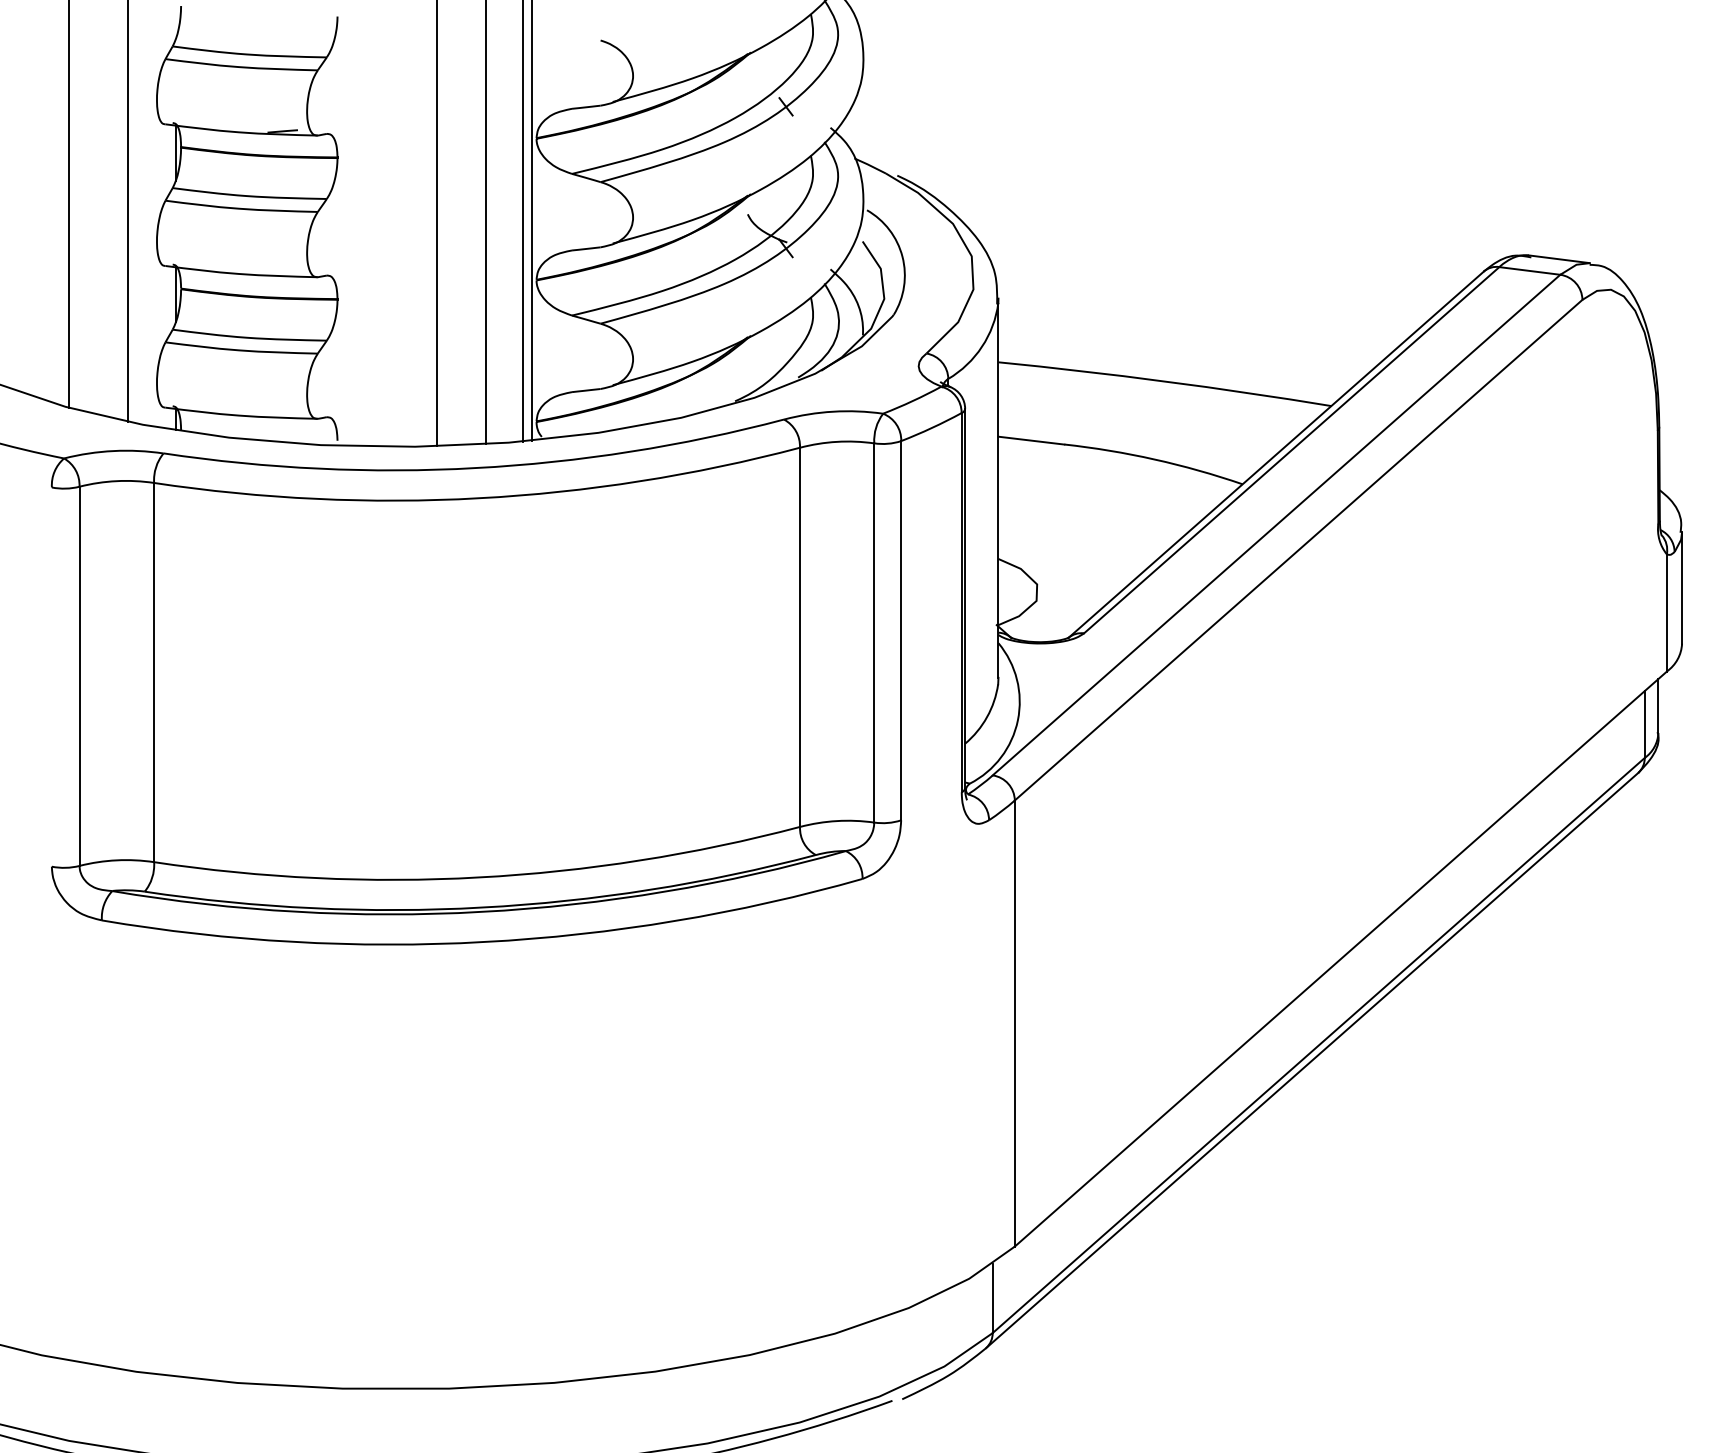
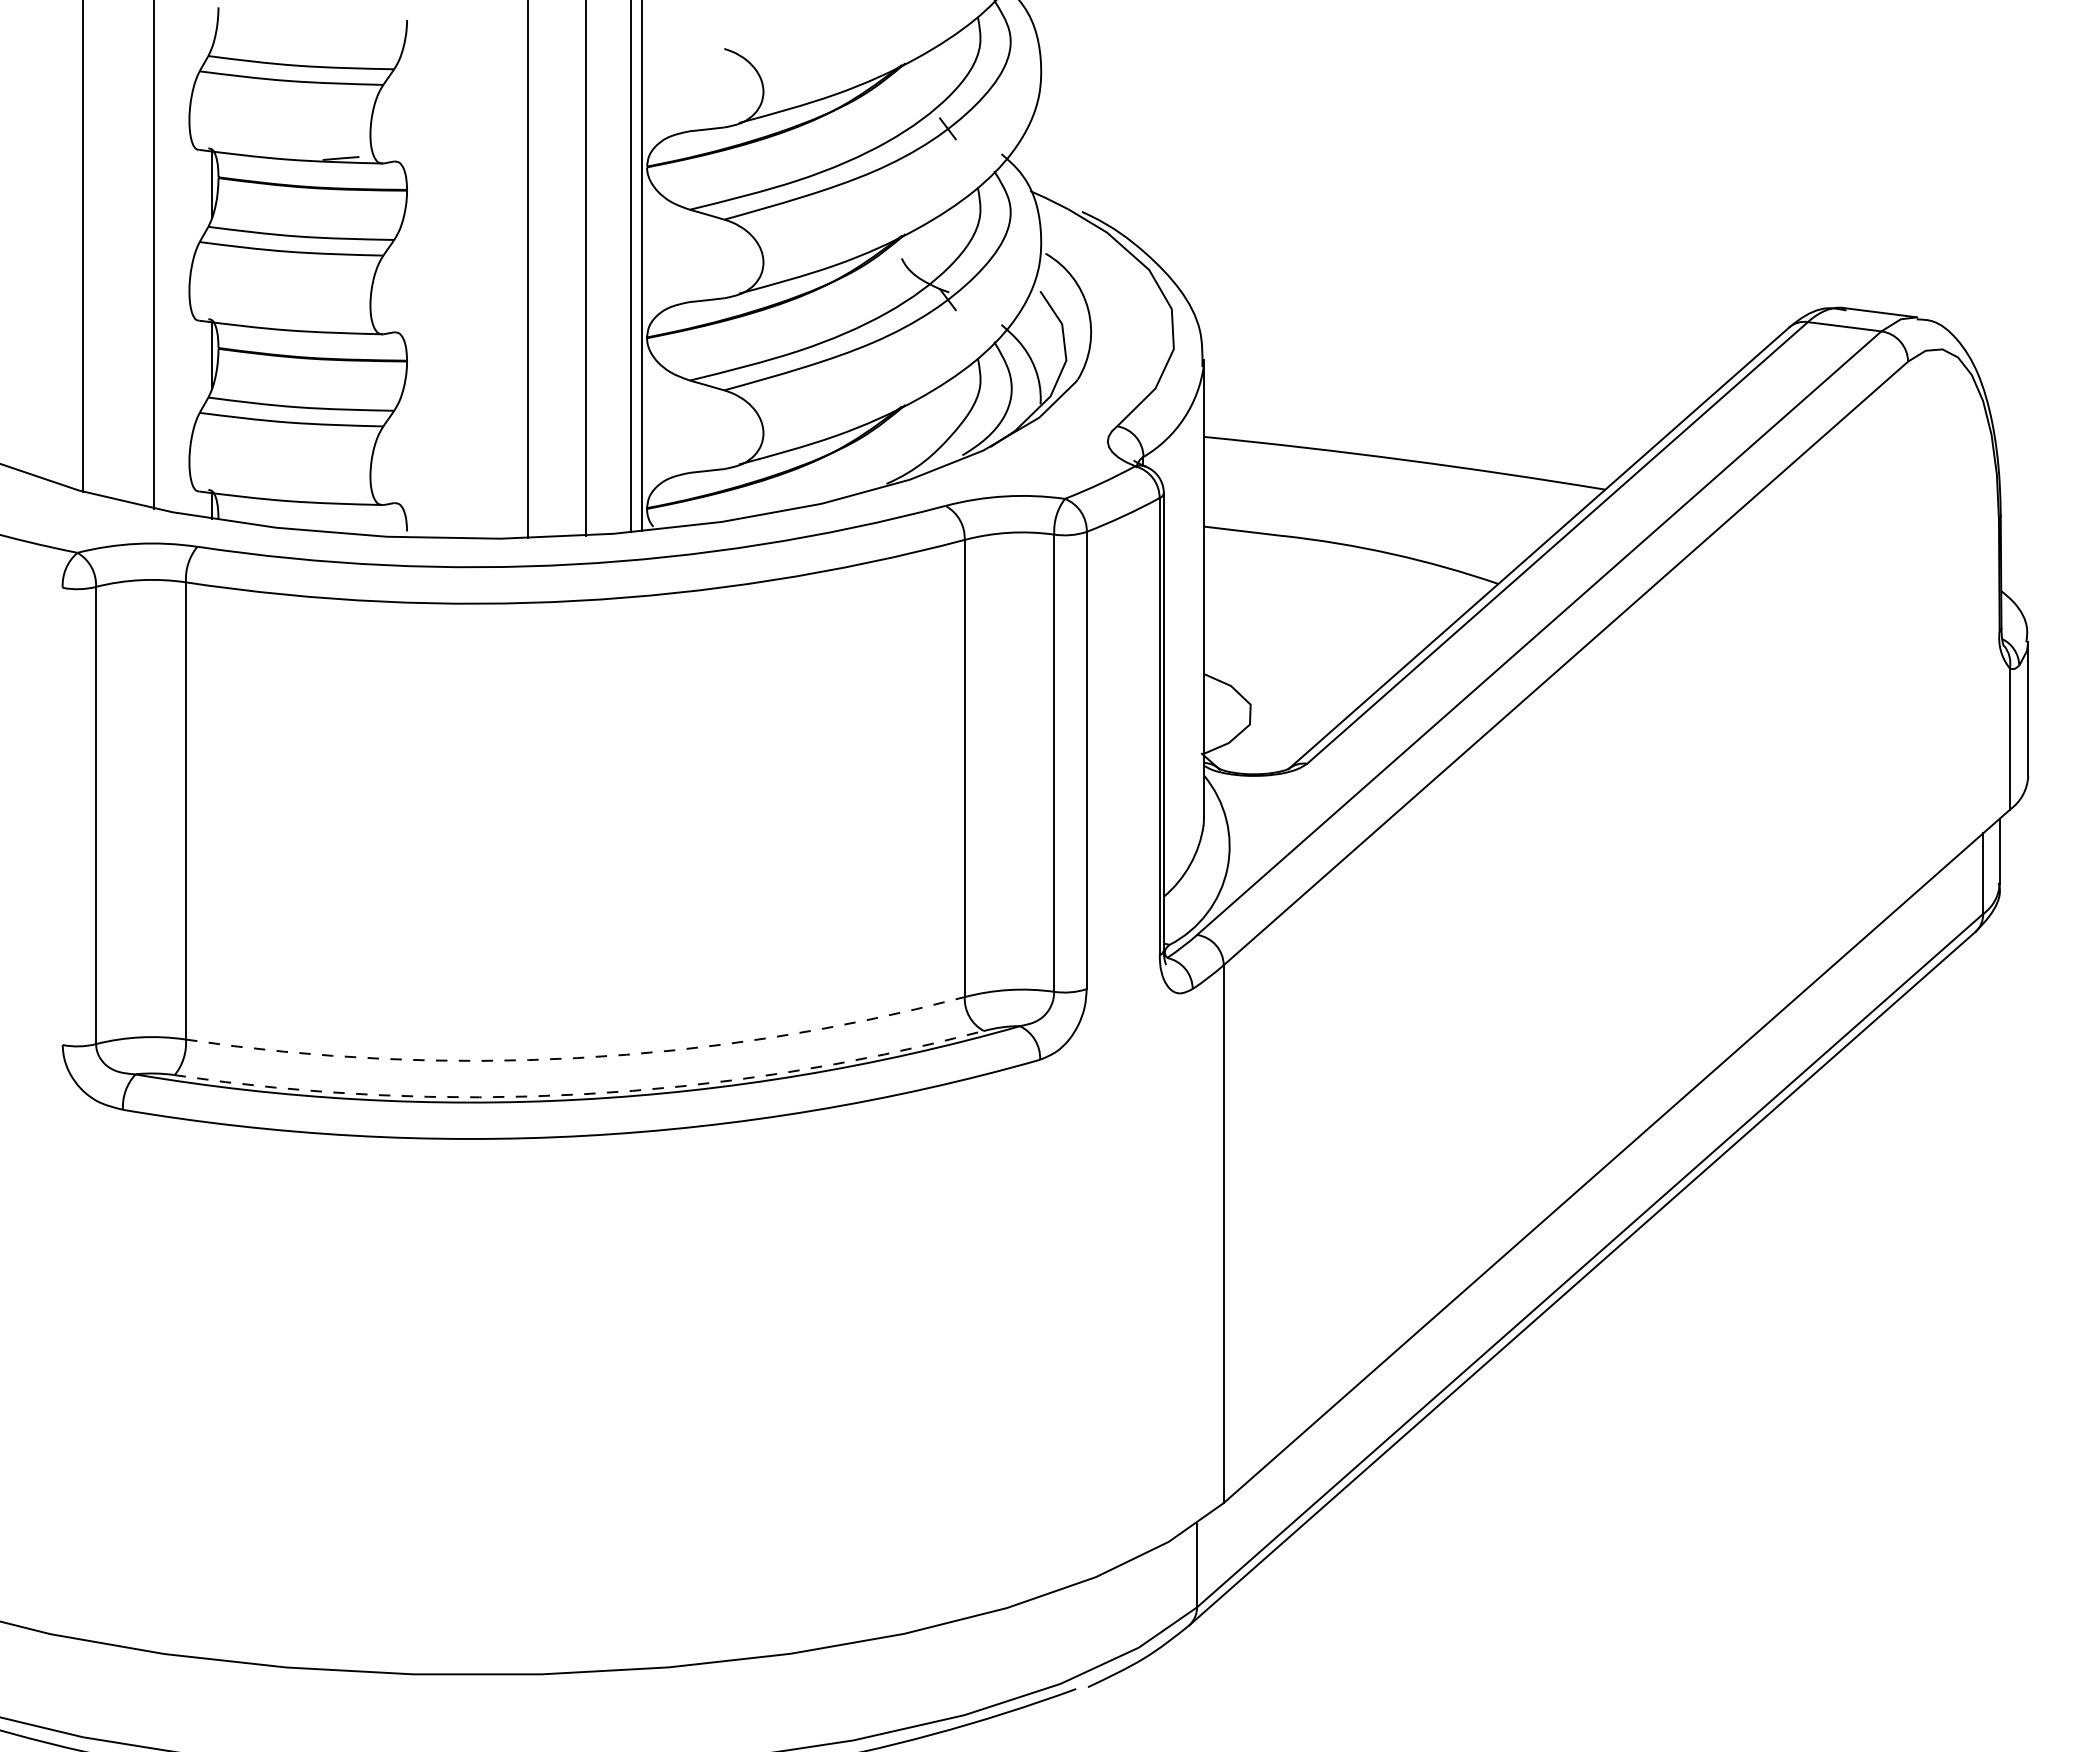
arc: (478, 877) -> (577, 1058), solid -> dashed
arc: (482, 907) -> (581, 1094), solid -> dashed

